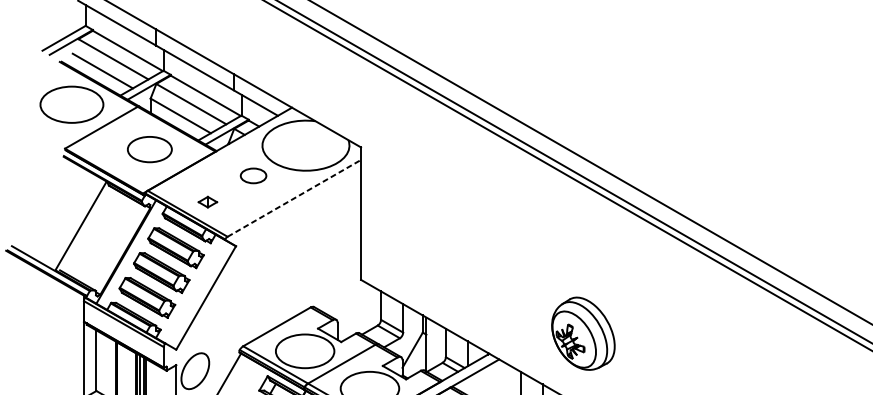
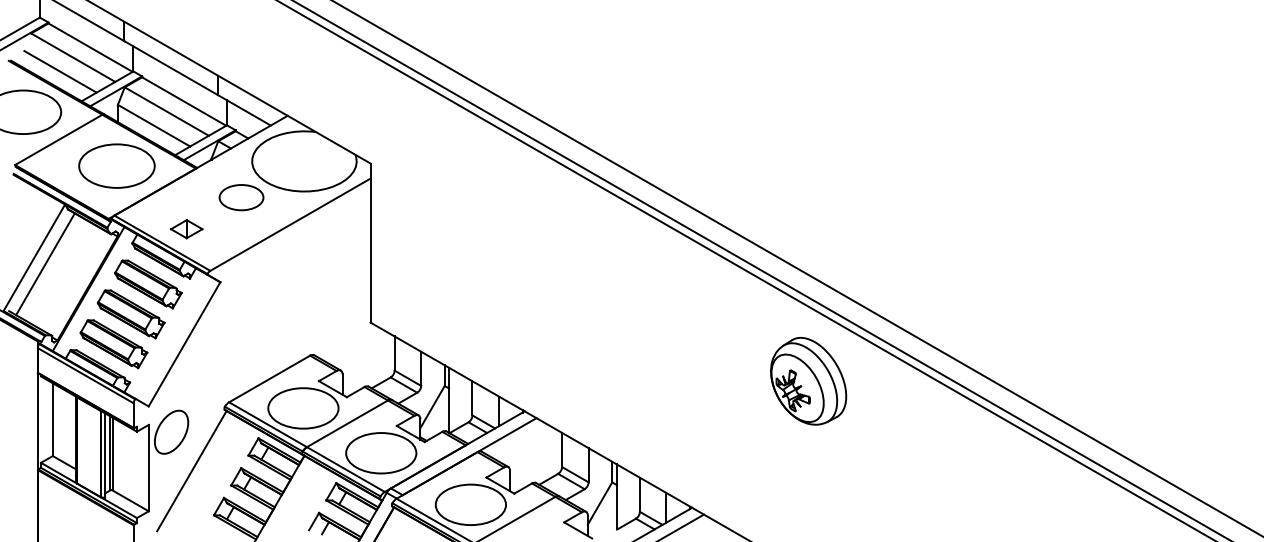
part: (149, 149) -> (116, 165), size x1.43
part: (253, 175) -> (241, 197), size x1.43
line: (294, 198) -> (290, 224), dashed -> solid
part: (207, 202) -> (186, 229), size x1.43
line: (90, 231) -> (45, 264), added
part: (583, 333) -> (808, 380), moved

